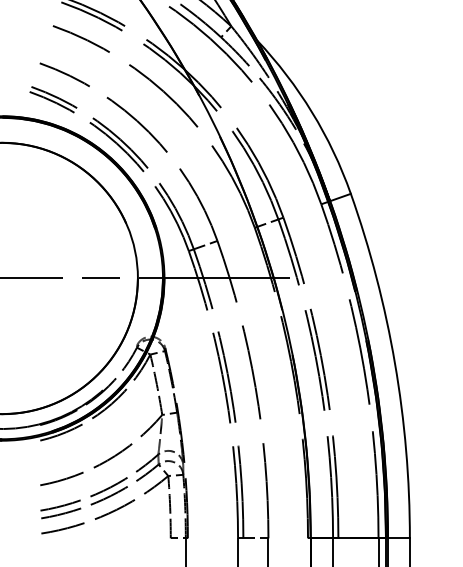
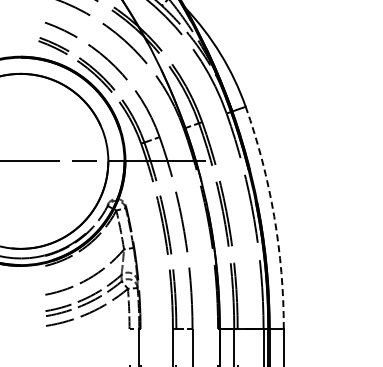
arc: (395, 363) -> (274, 216), solid -> dashed

